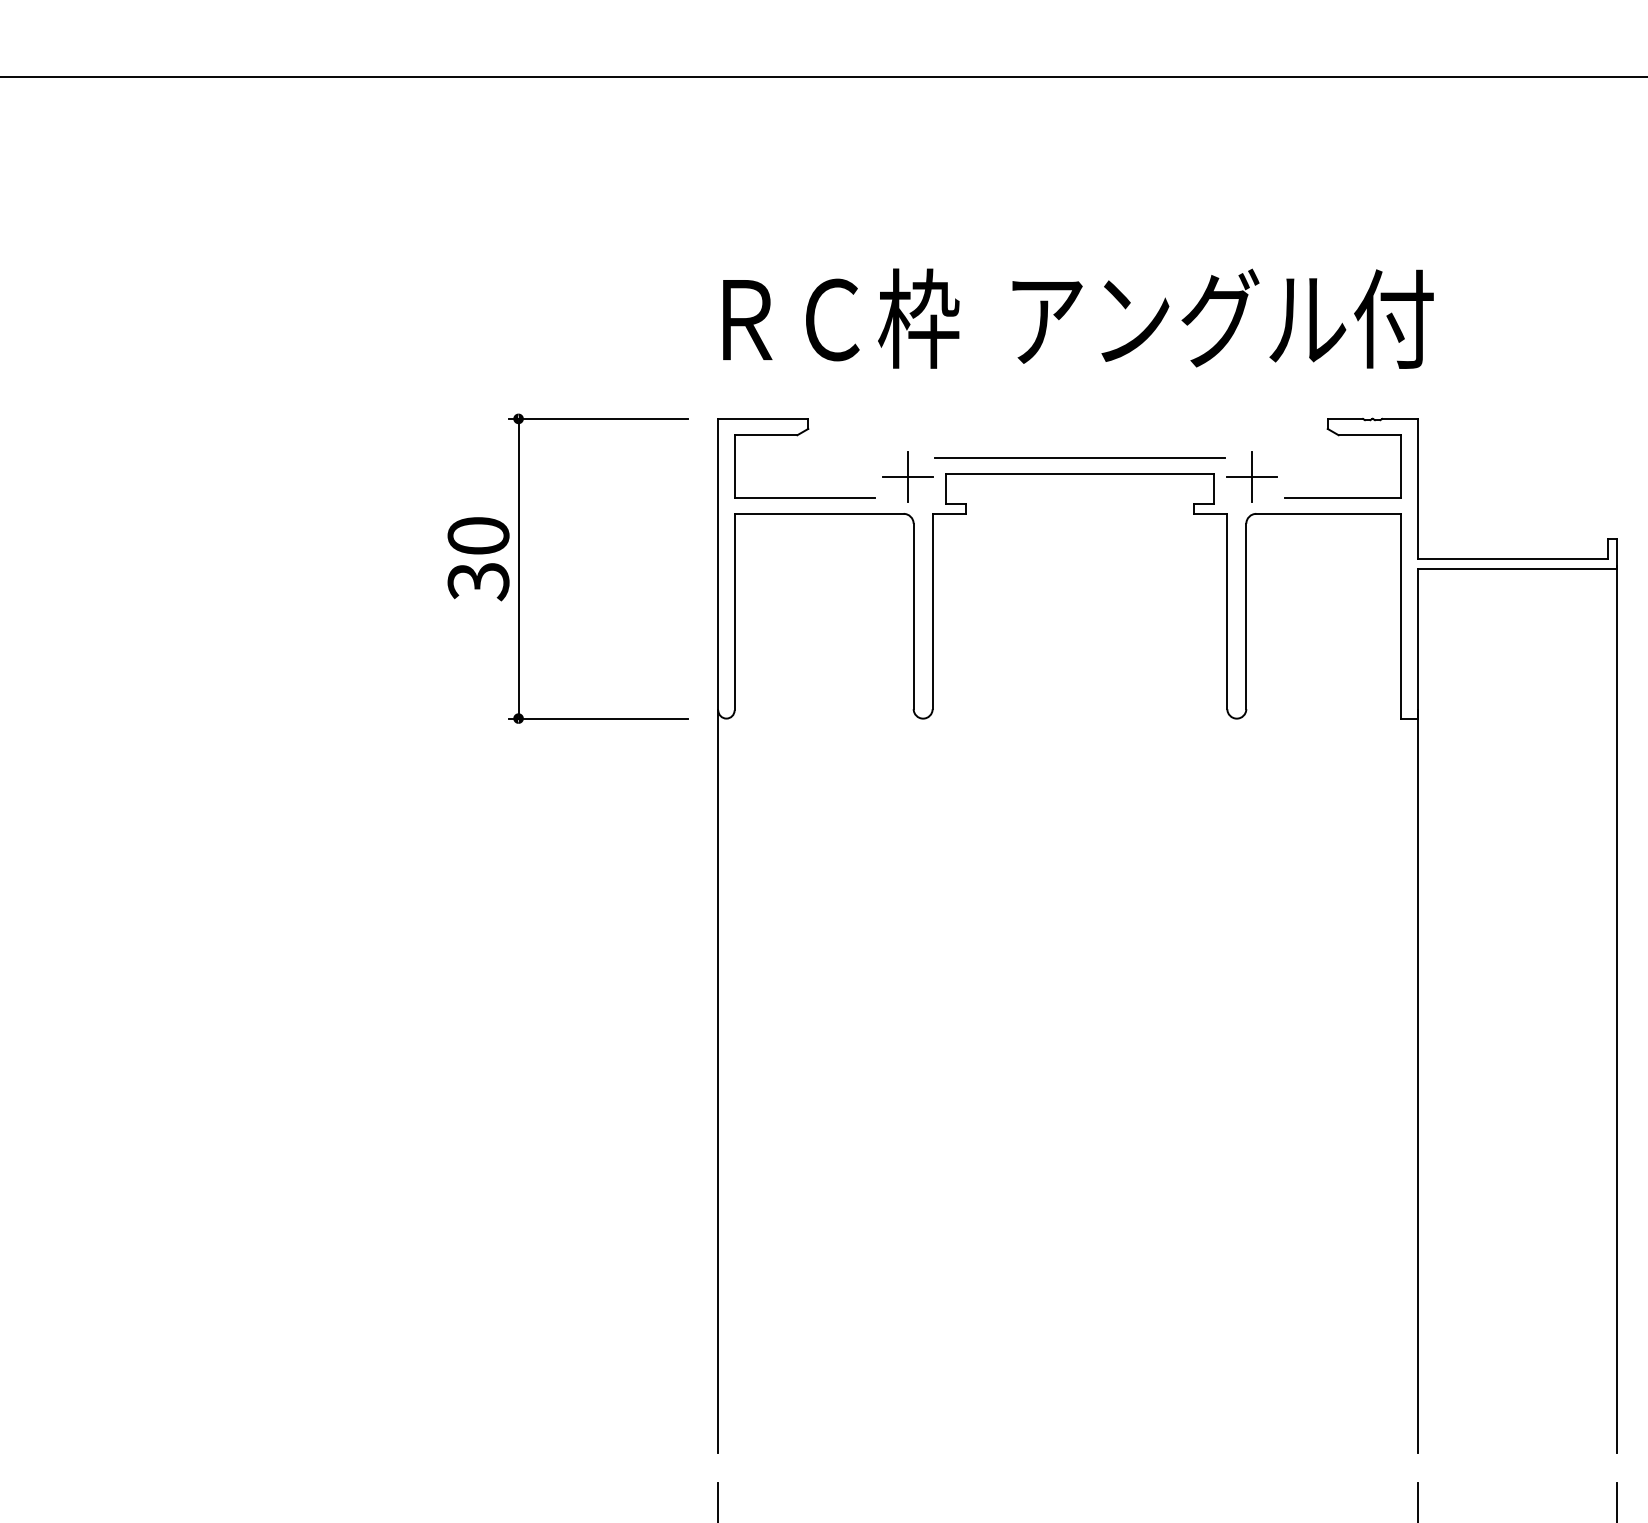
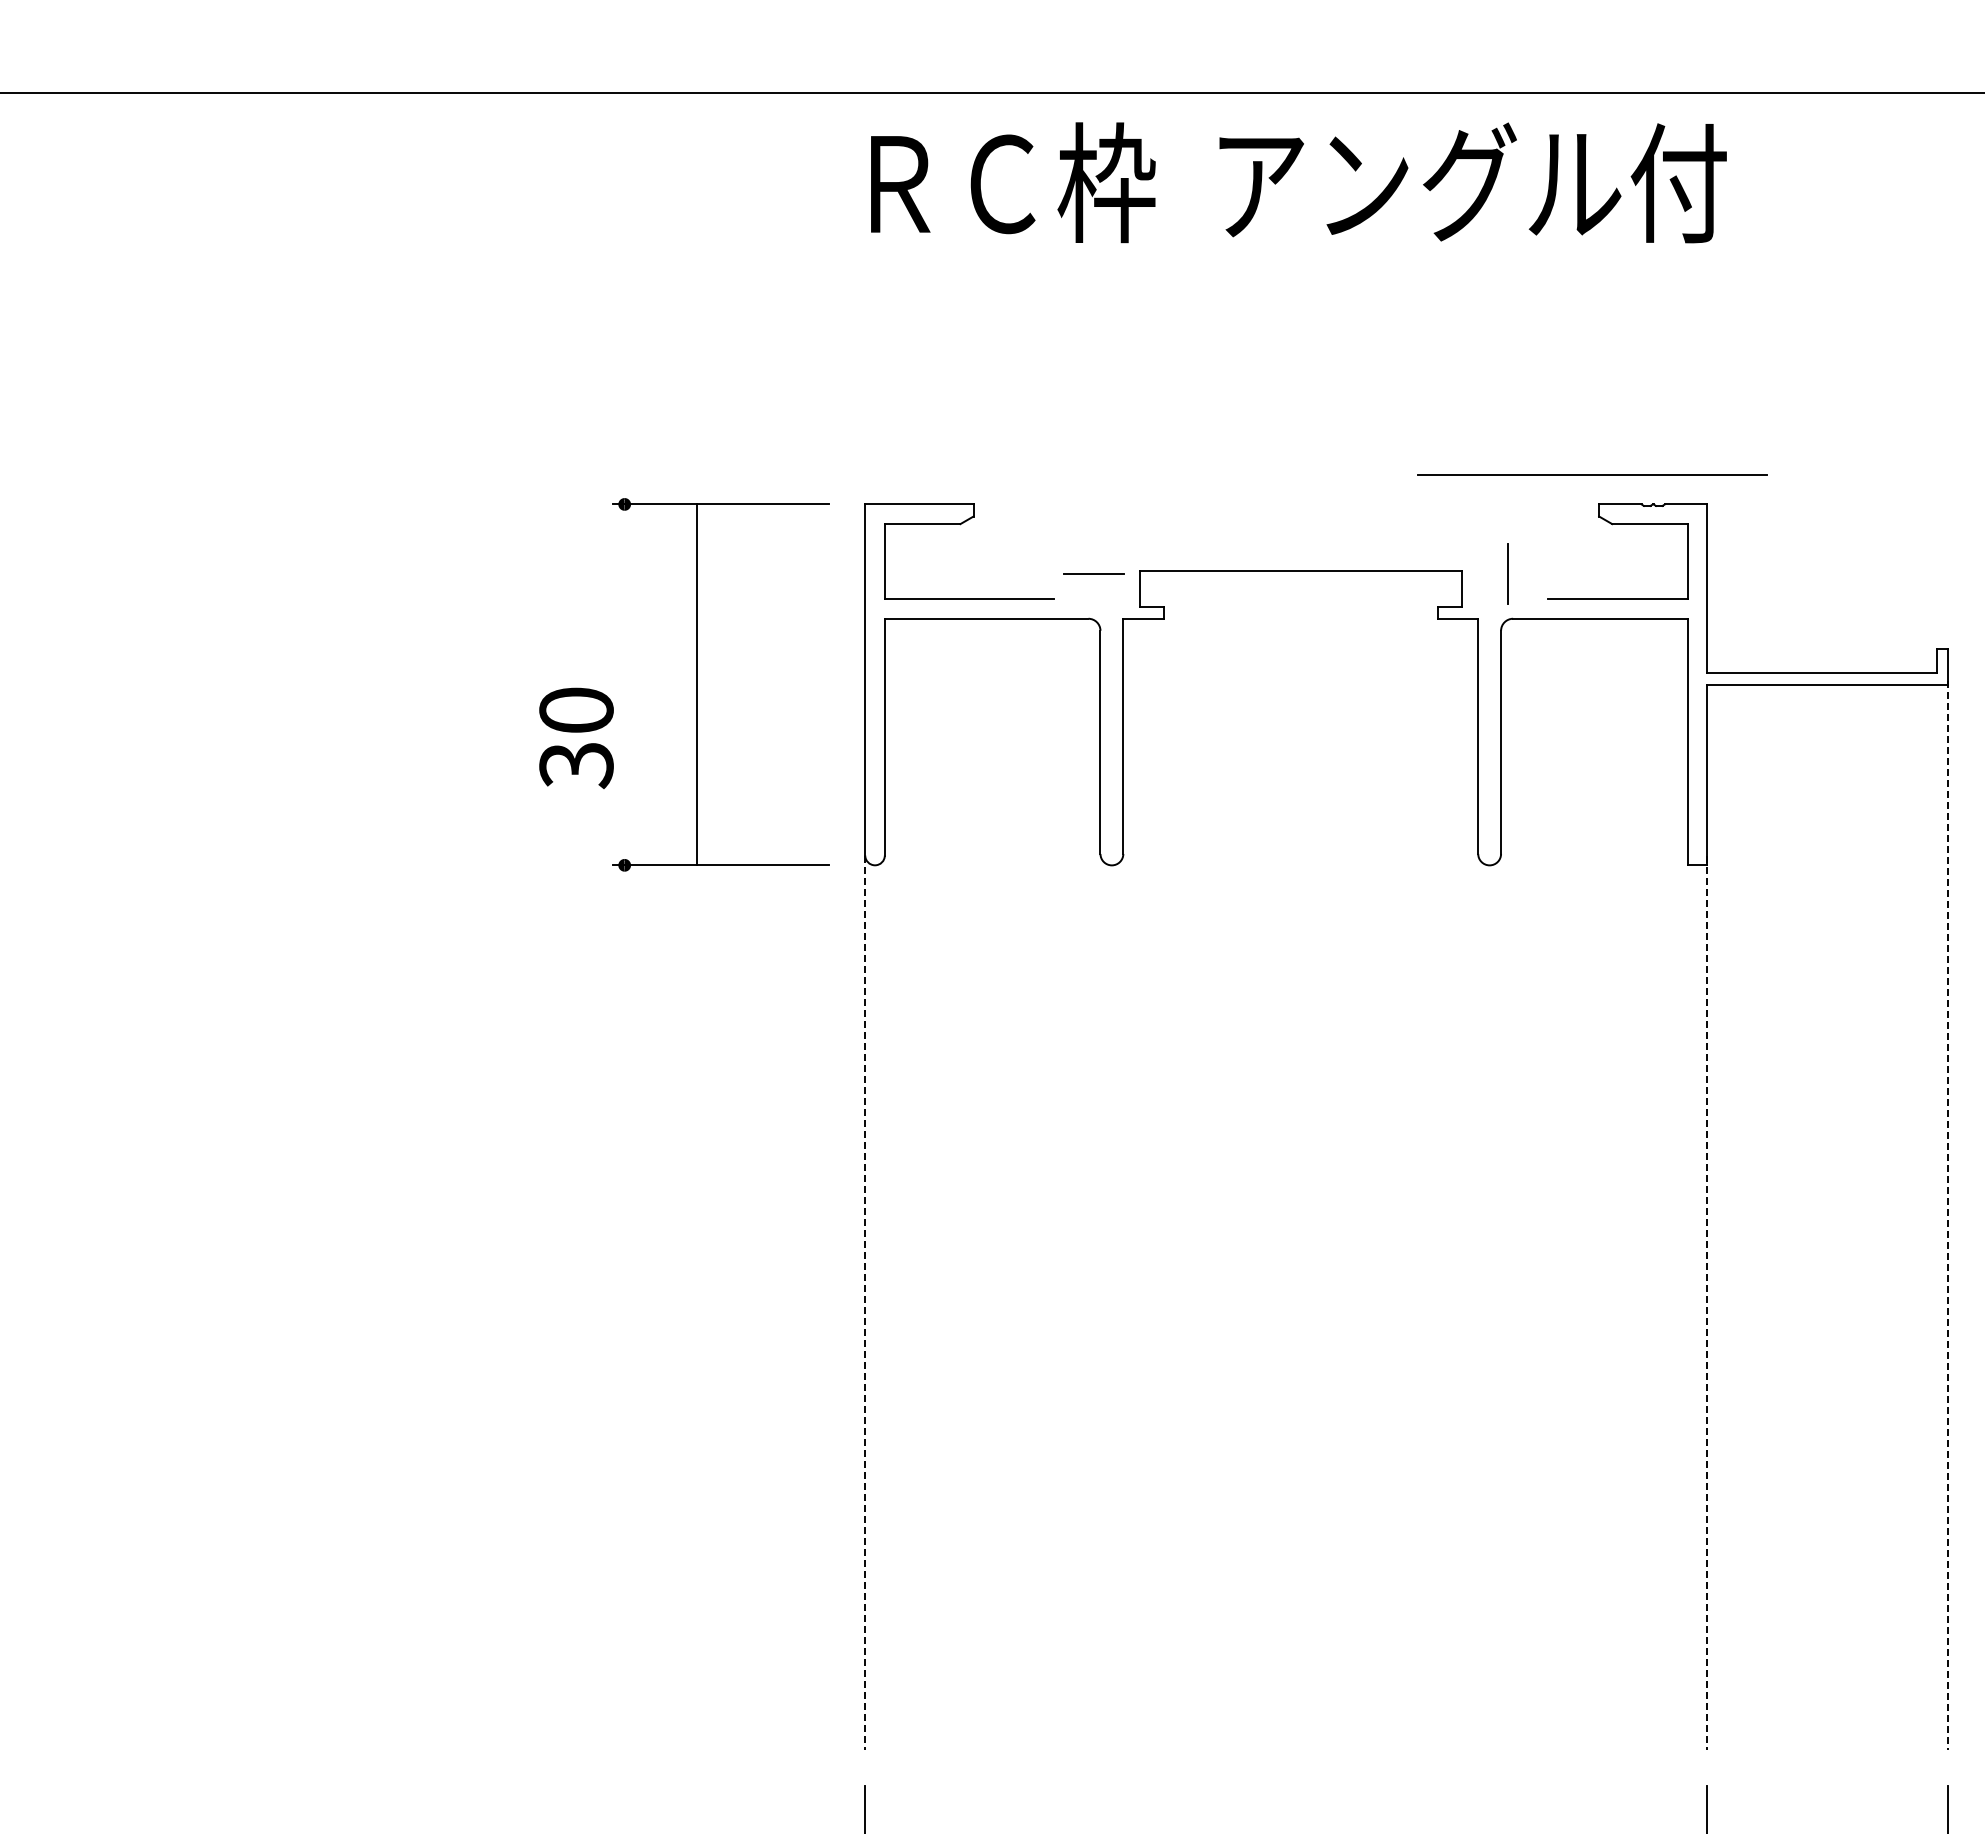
text: (1078, 318) -> (1298, 182), moved
line: (1079, 457) -> (1592, 474), moved
line: (907, 477) -> (1093, 574), removed
line: (1251, 477) -> (1507, 574), removed
text: (478, 558) -> (576, 737), moved
line: (518, 568) -> (696, 684), moved
line: (1617, 1009) -> (1948, 1215), solid -> dashed
line: (718, 1082) -> (865, 1303), solid -> dashed
line: (1417, 1082) -> (1707, 1303), solid -> dashed

